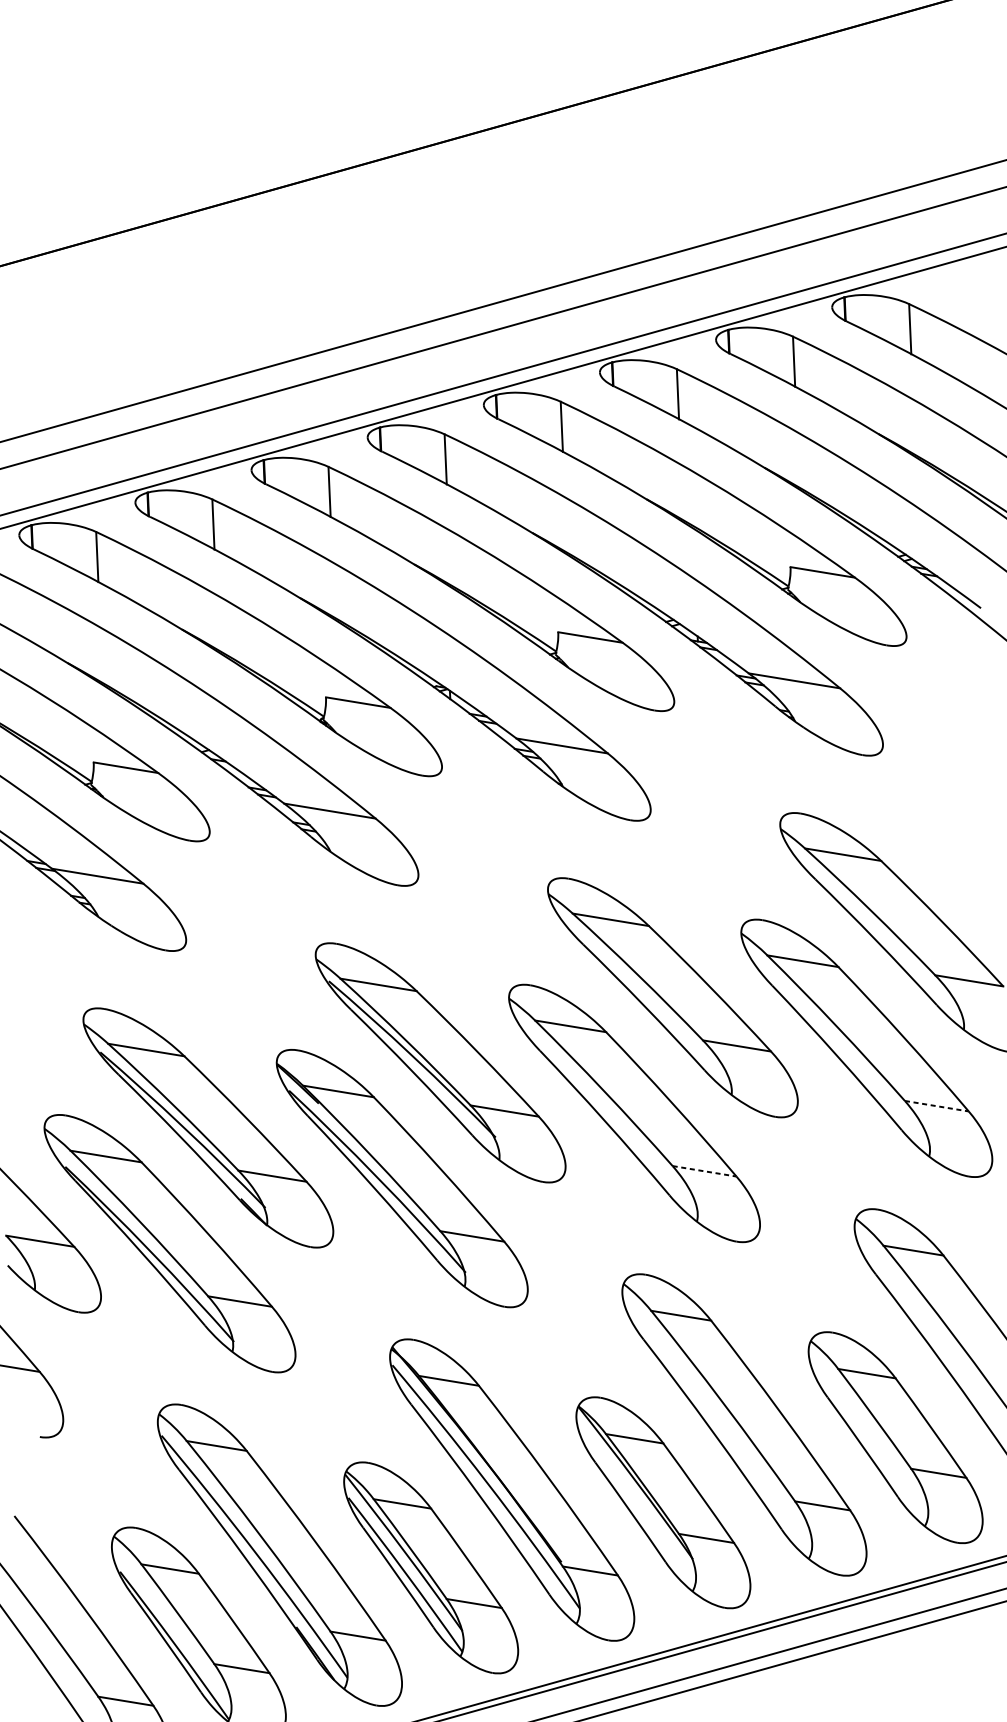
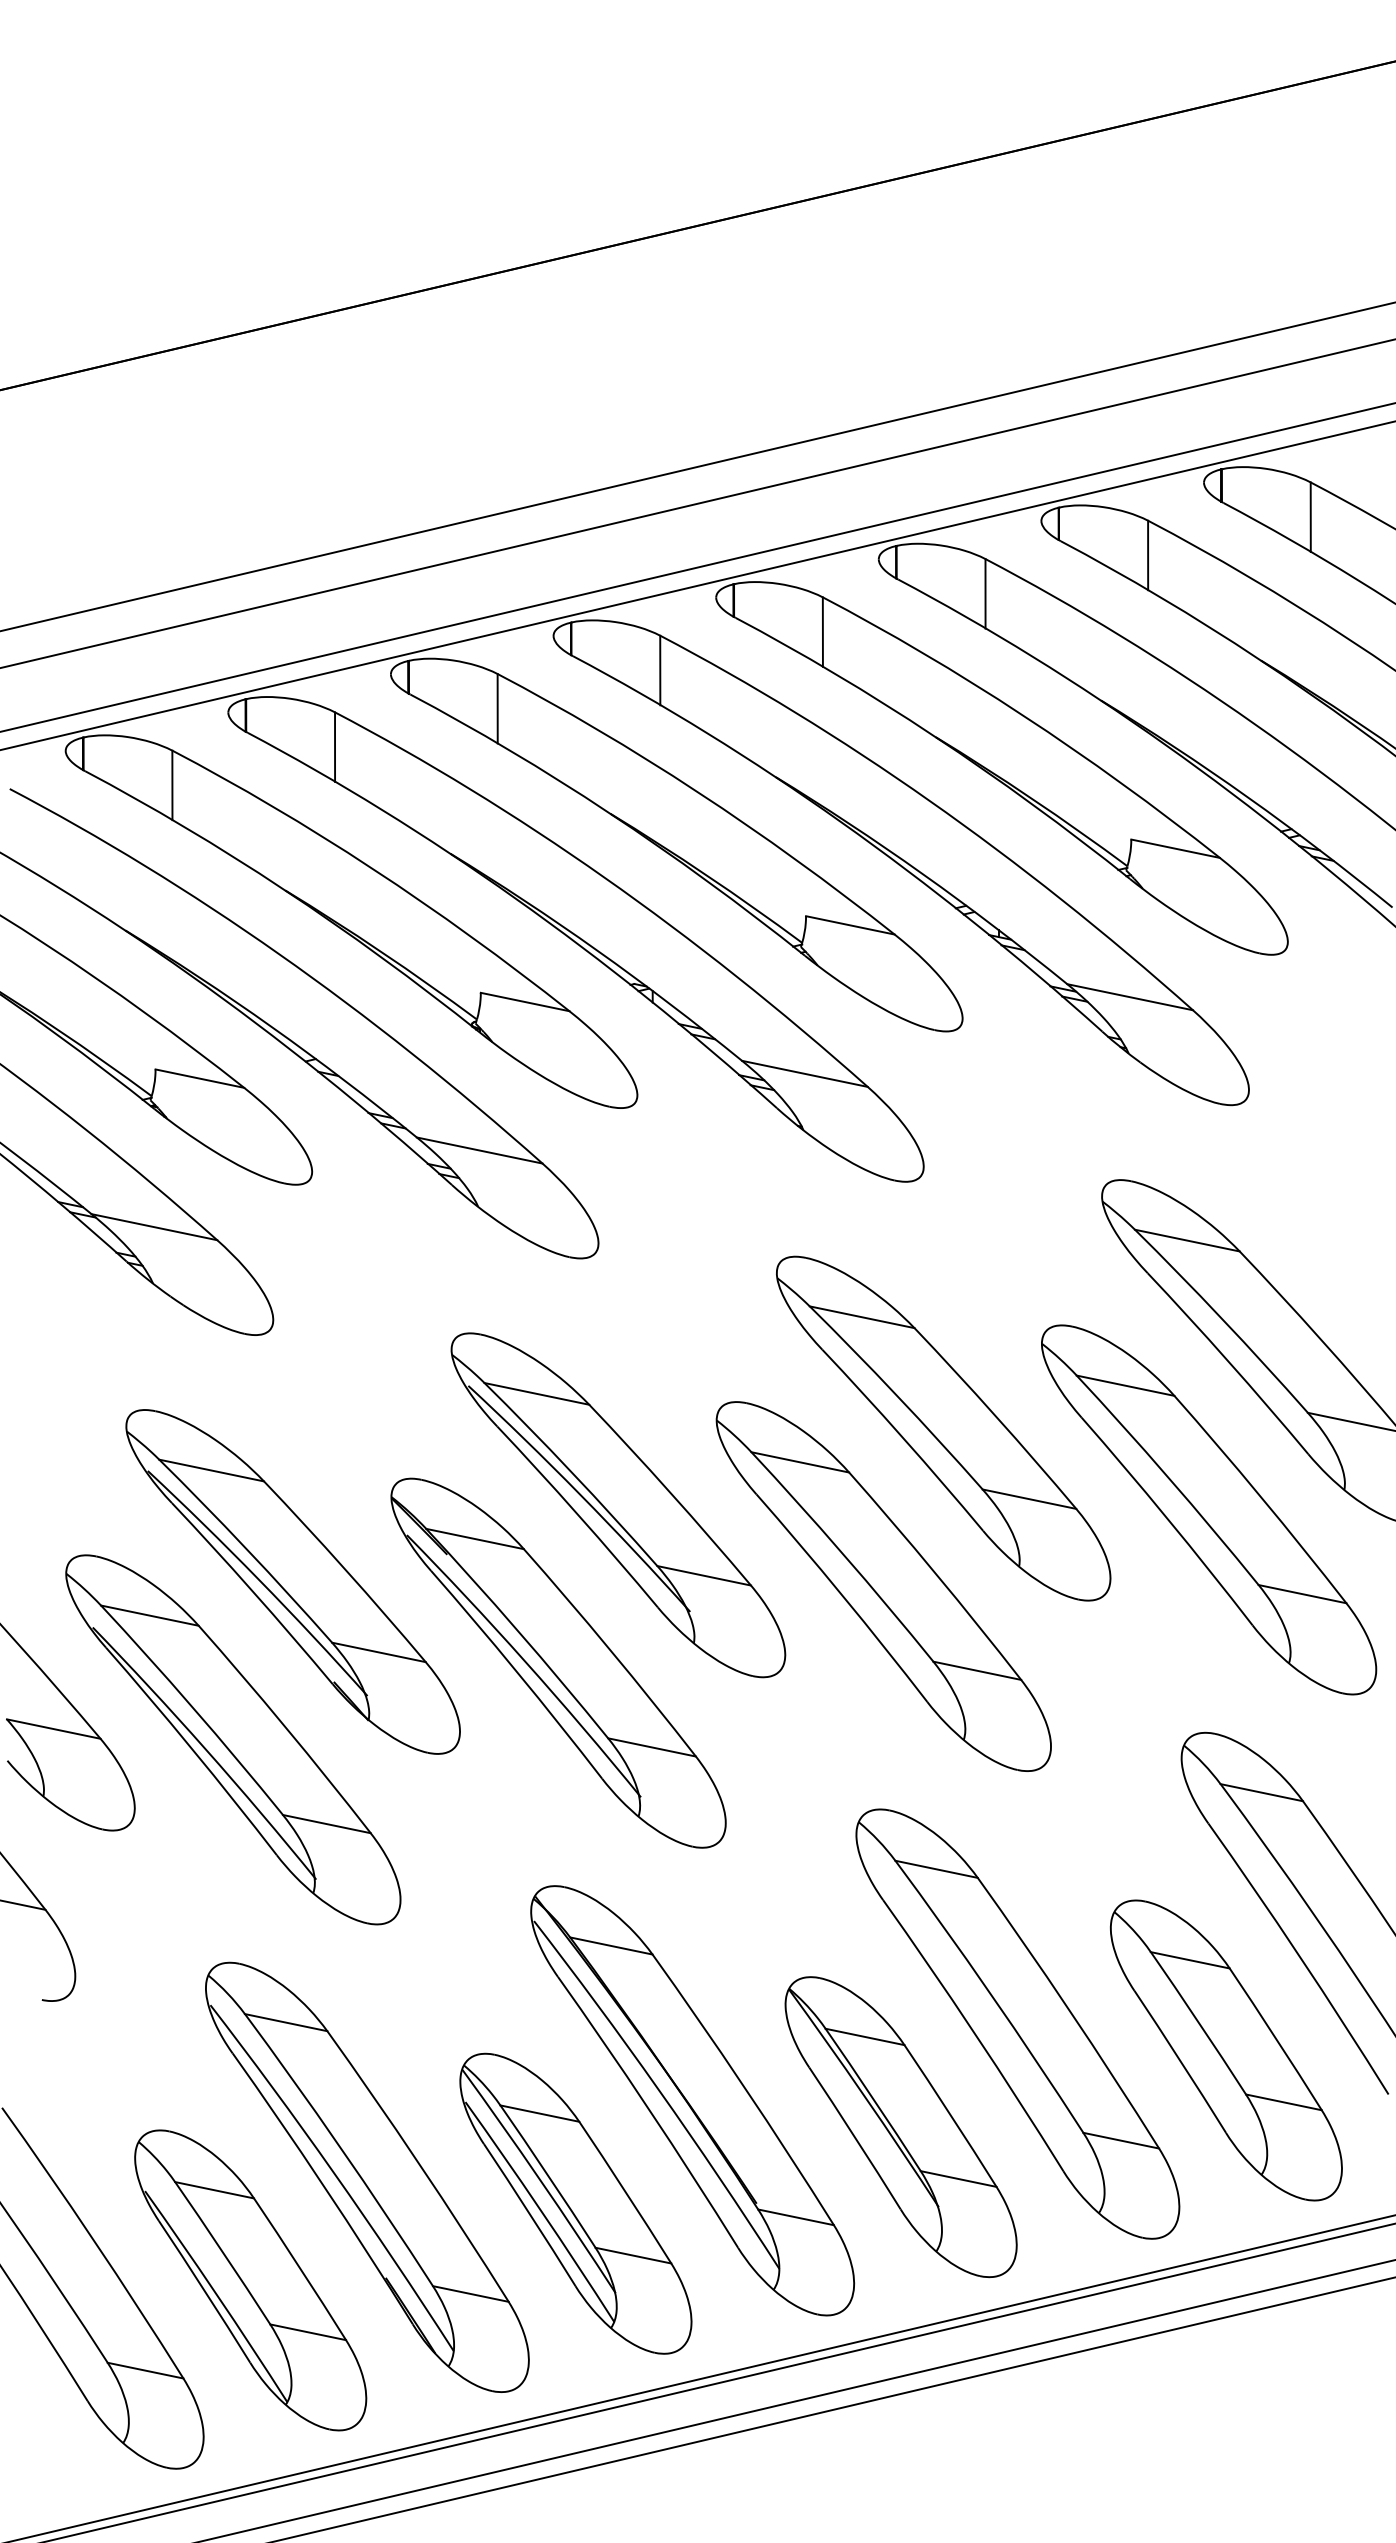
line: (936, 1106) -> (1302, 1594), dashed -> solid
line: (704, 1171) -> (977, 1670), dashed -> solid

